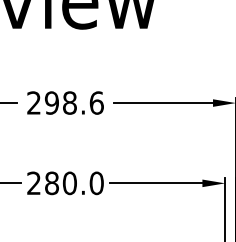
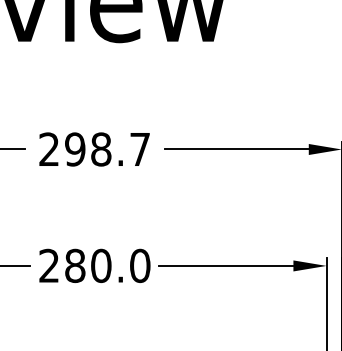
text: (96, 102) -> (139, 148), 298.6 -> 298.7

